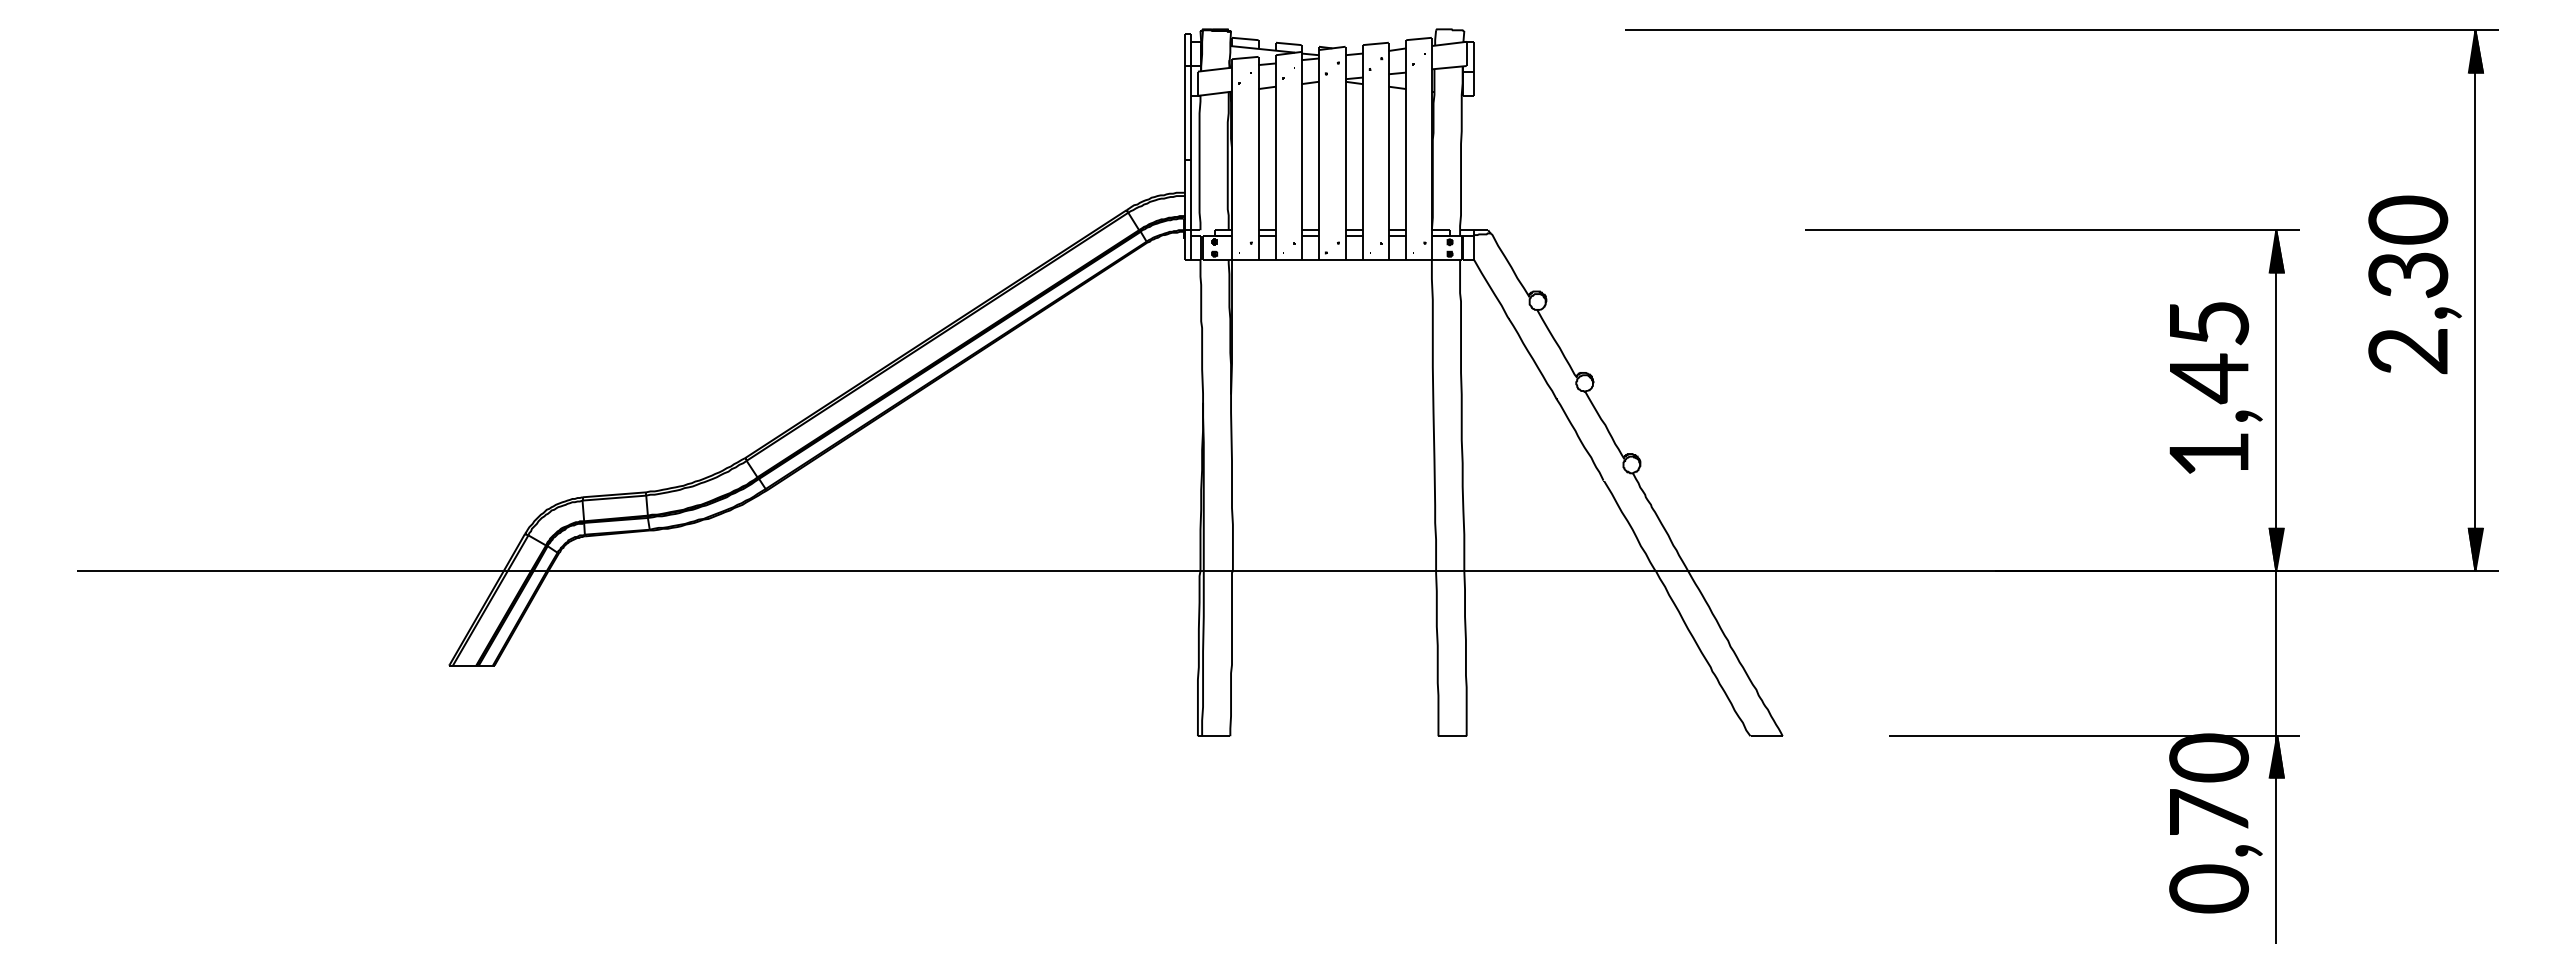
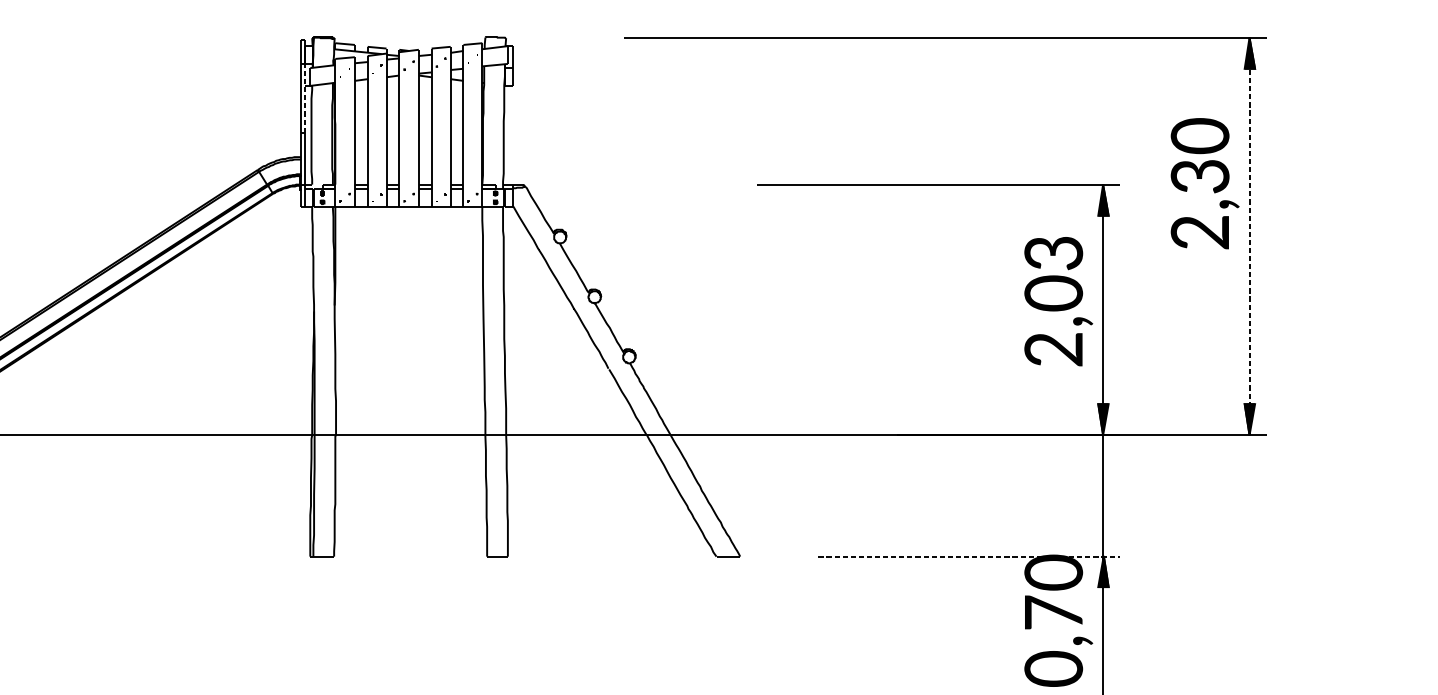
line: (1191, 112) -> (305, 98), solid -> dashed
text: (2414, 284) -> (1204, 183), moved
line: (2475, 301) -> (1249, 237), solid -> dashed
text: (2209, 389) -> (1054, 301), 1,45 -> 2,03
line: (2094, 736) -> (969, 556), solid -> dashed

